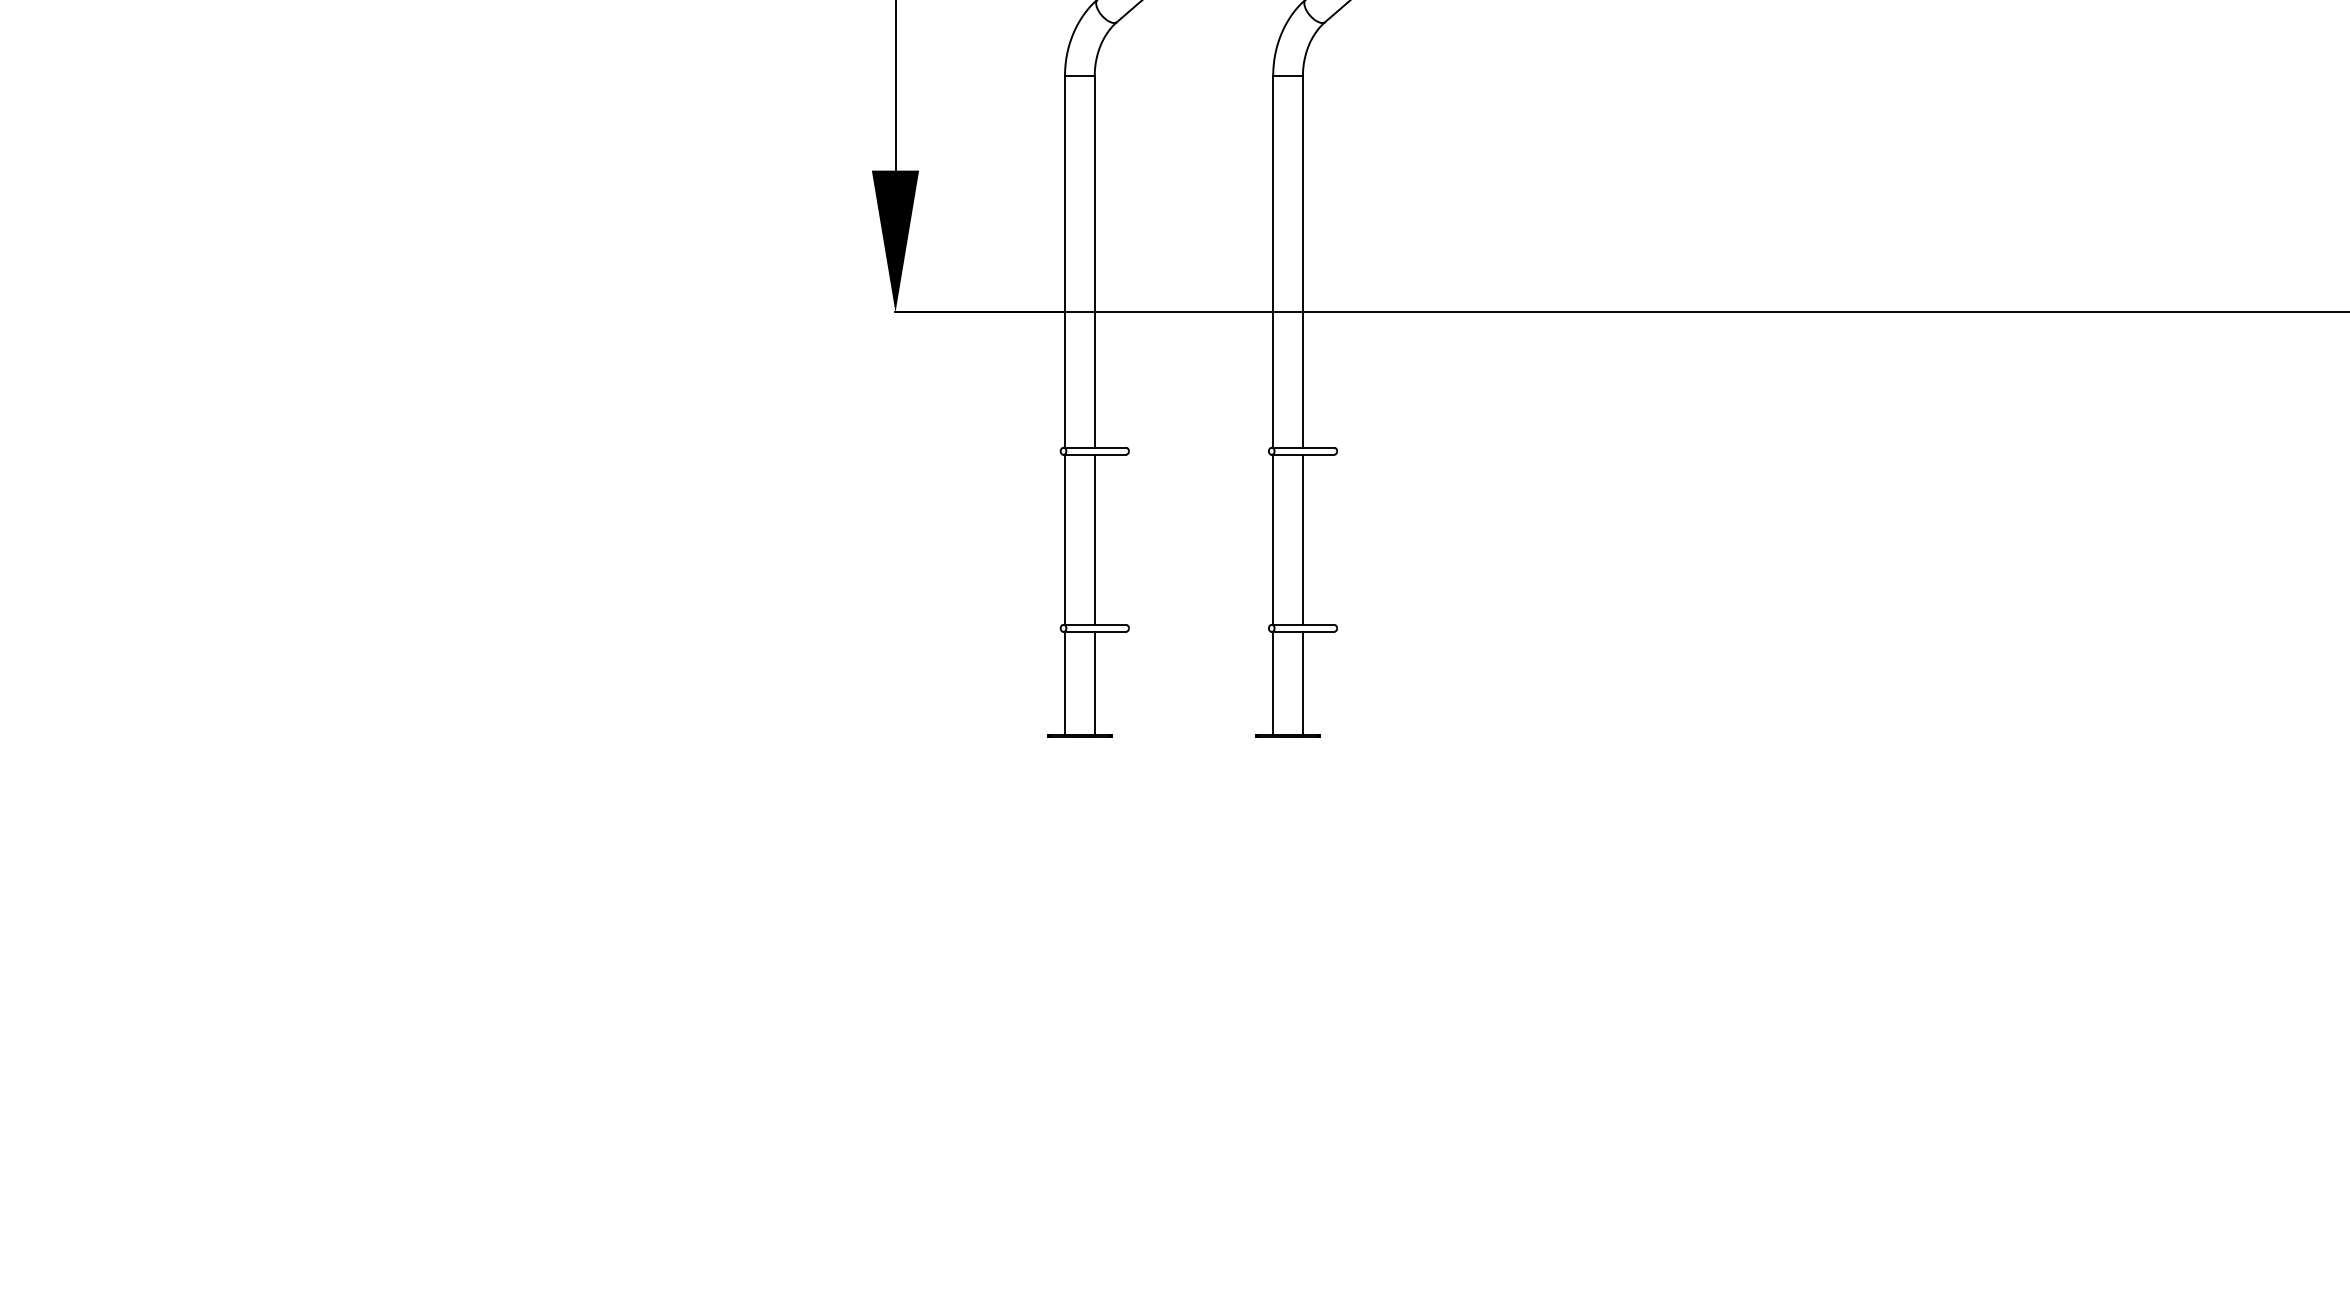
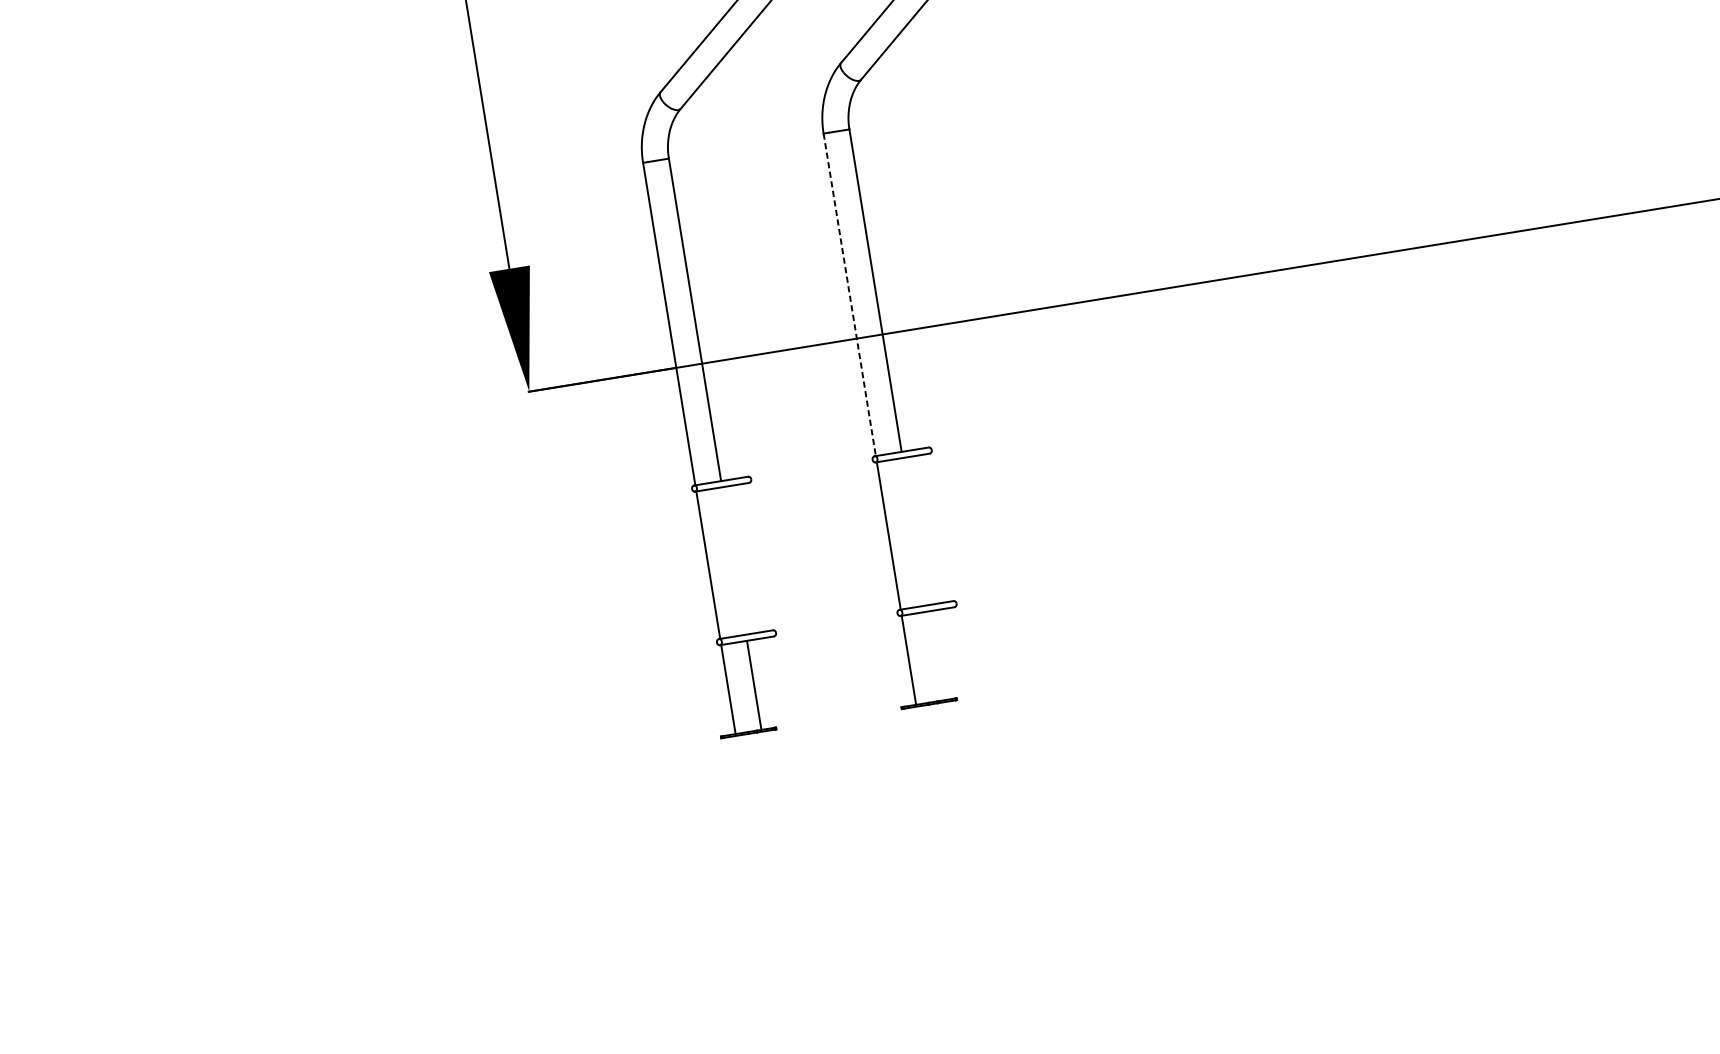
line: (1273, 261) -> (849, 294), solid -> dashed
line: (1094, 539) -> (733, 560), removed
line: (1302, 539) -> (914, 531), removed
line: (1302, 682) -> (934, 655), removed

